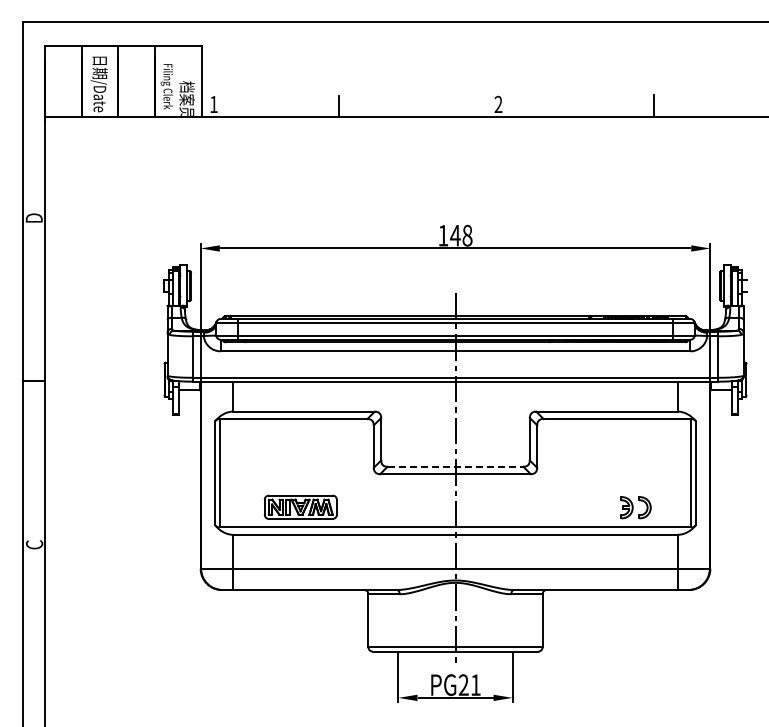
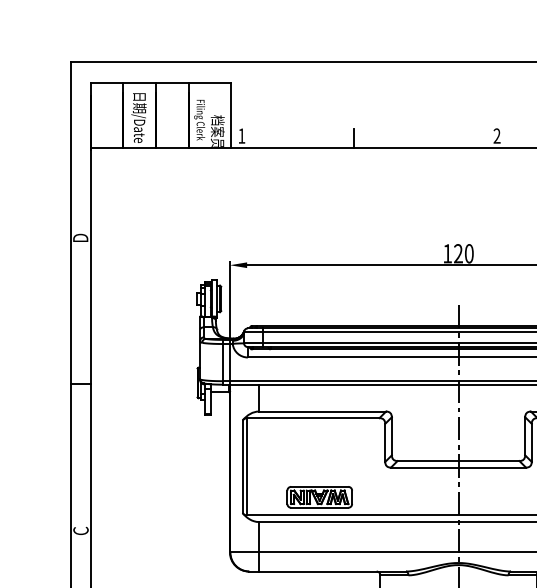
text: (461, 235) -> (463, 253), 148 -> 120
line: (455, 466) -> (458, 460), dashed -> solid

